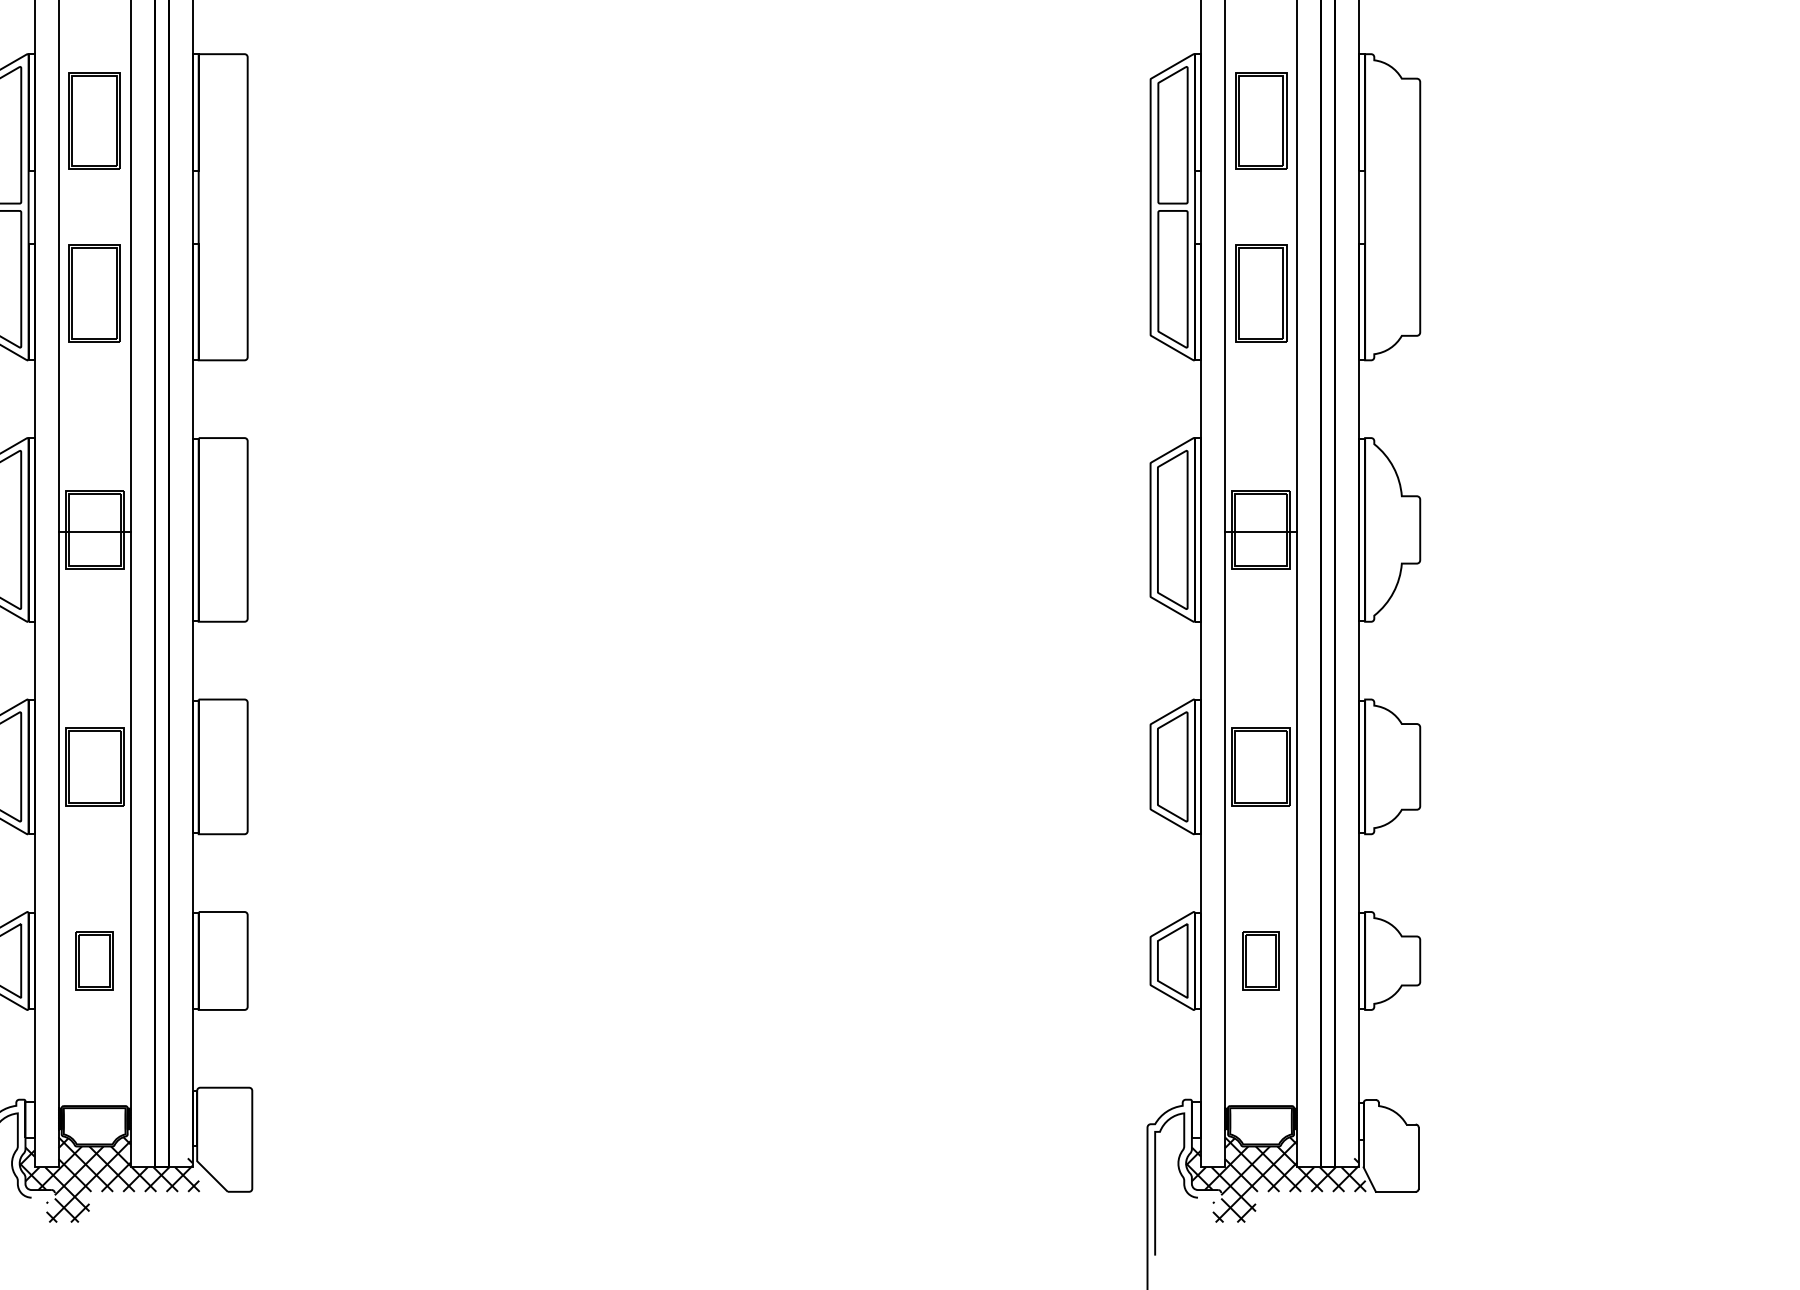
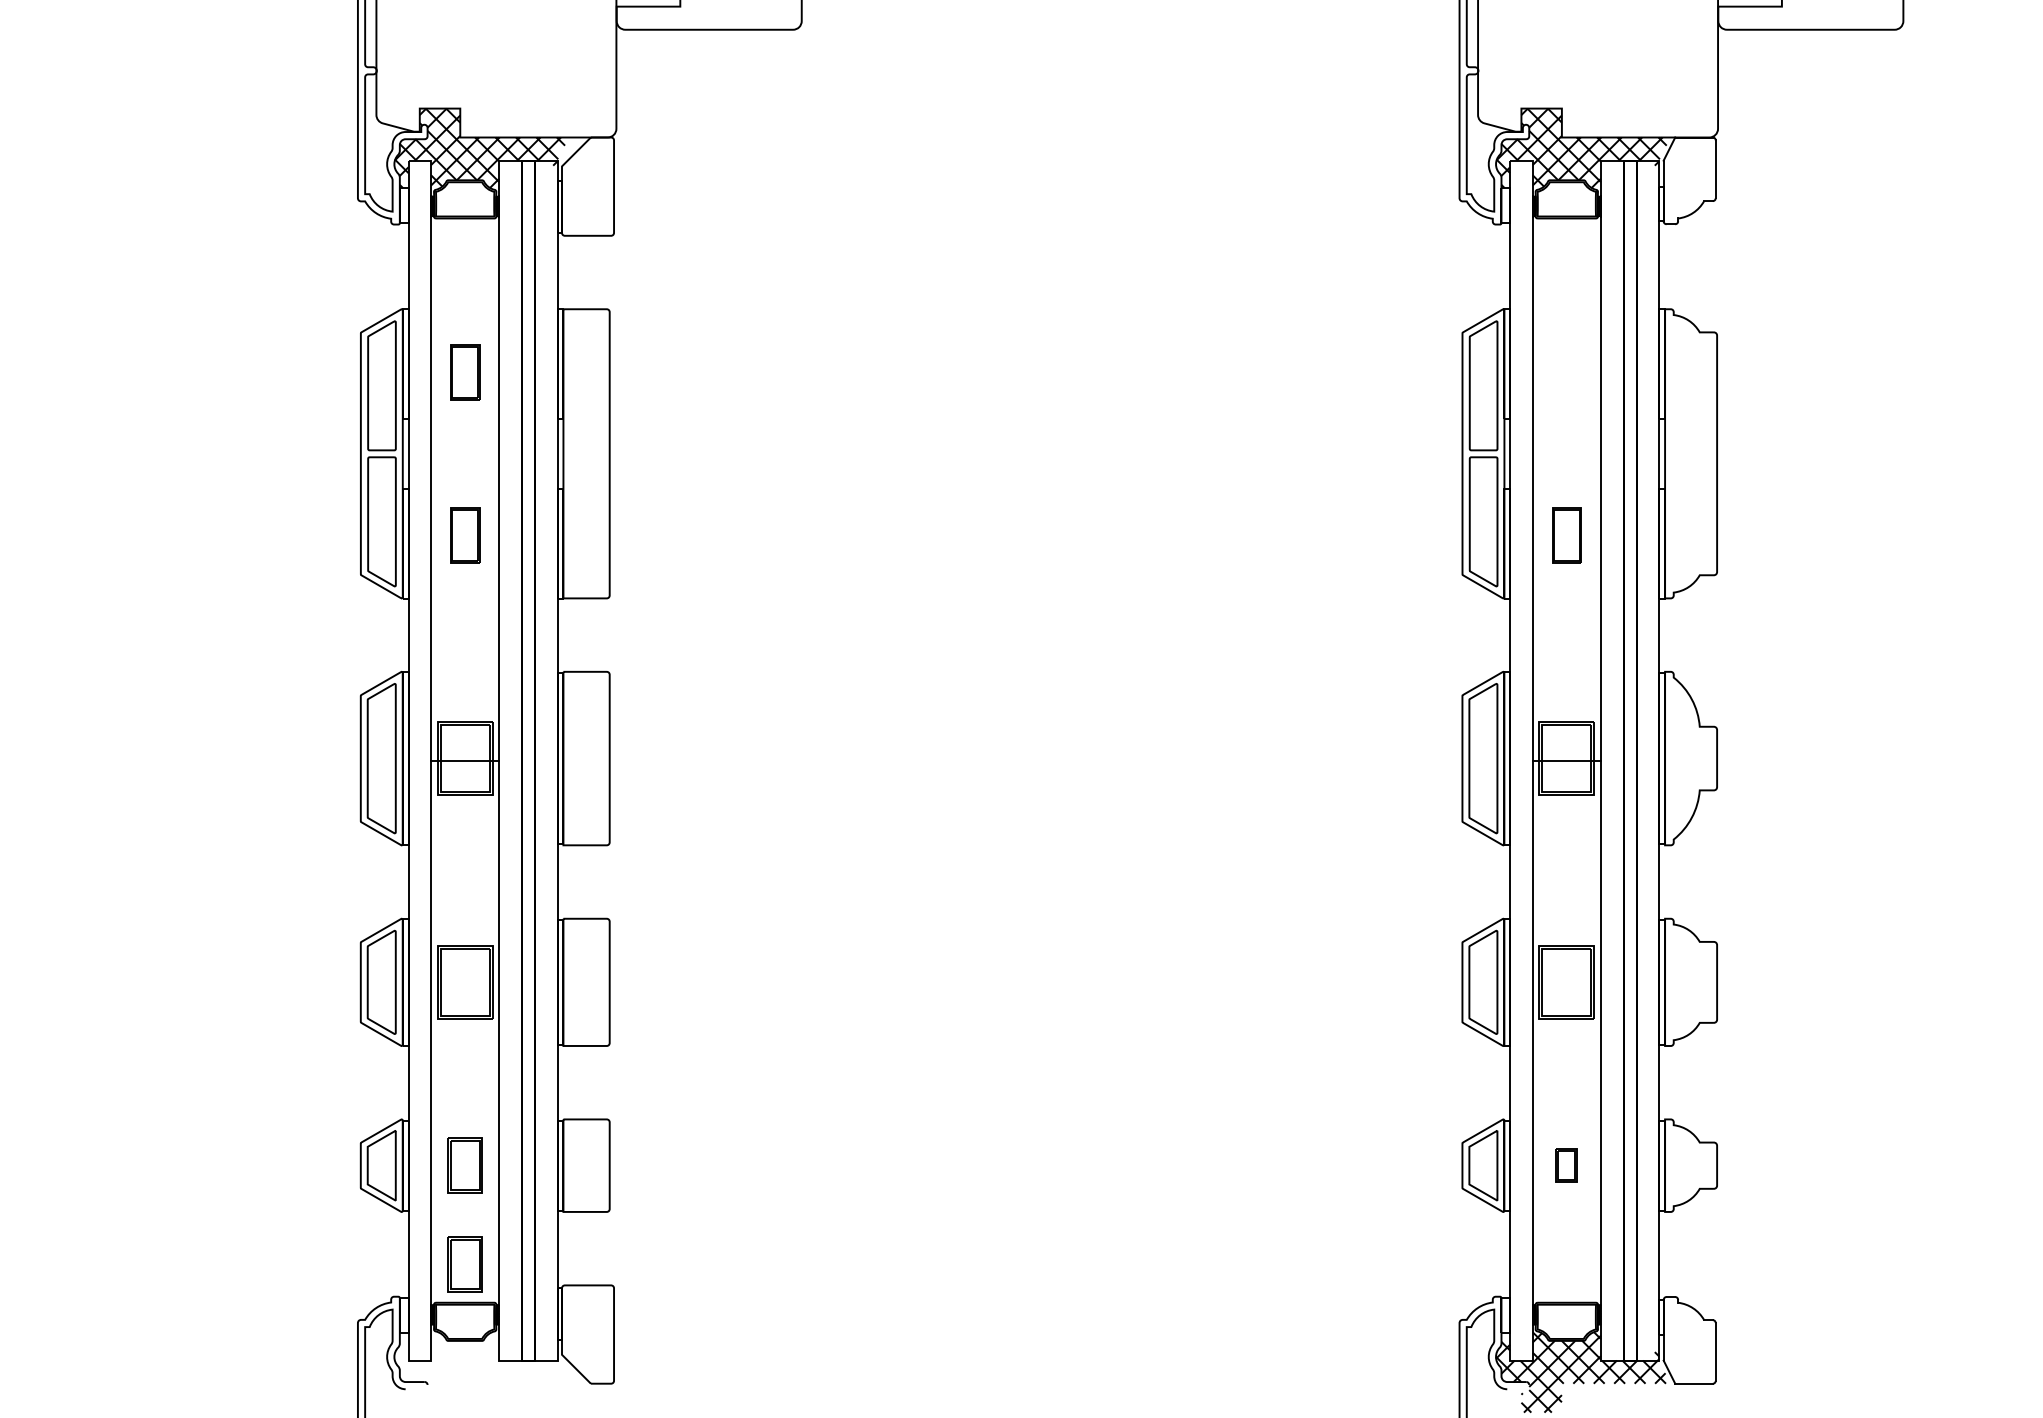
part: (93, 121) -> (464, 372), size x0.6
part: (1260, 121) -> (1566, 372), removed
part: (93, 293) -> (464, 535), size x0.6
part: (1260, 293) -> (1566, 535), size x0.6
part: (1260, 960) -> (1566, 1165), size x0.6
part: (93, 1065) -> (464, 1264), added
hatch: (109, 1179) -> (479, 1372), removed

